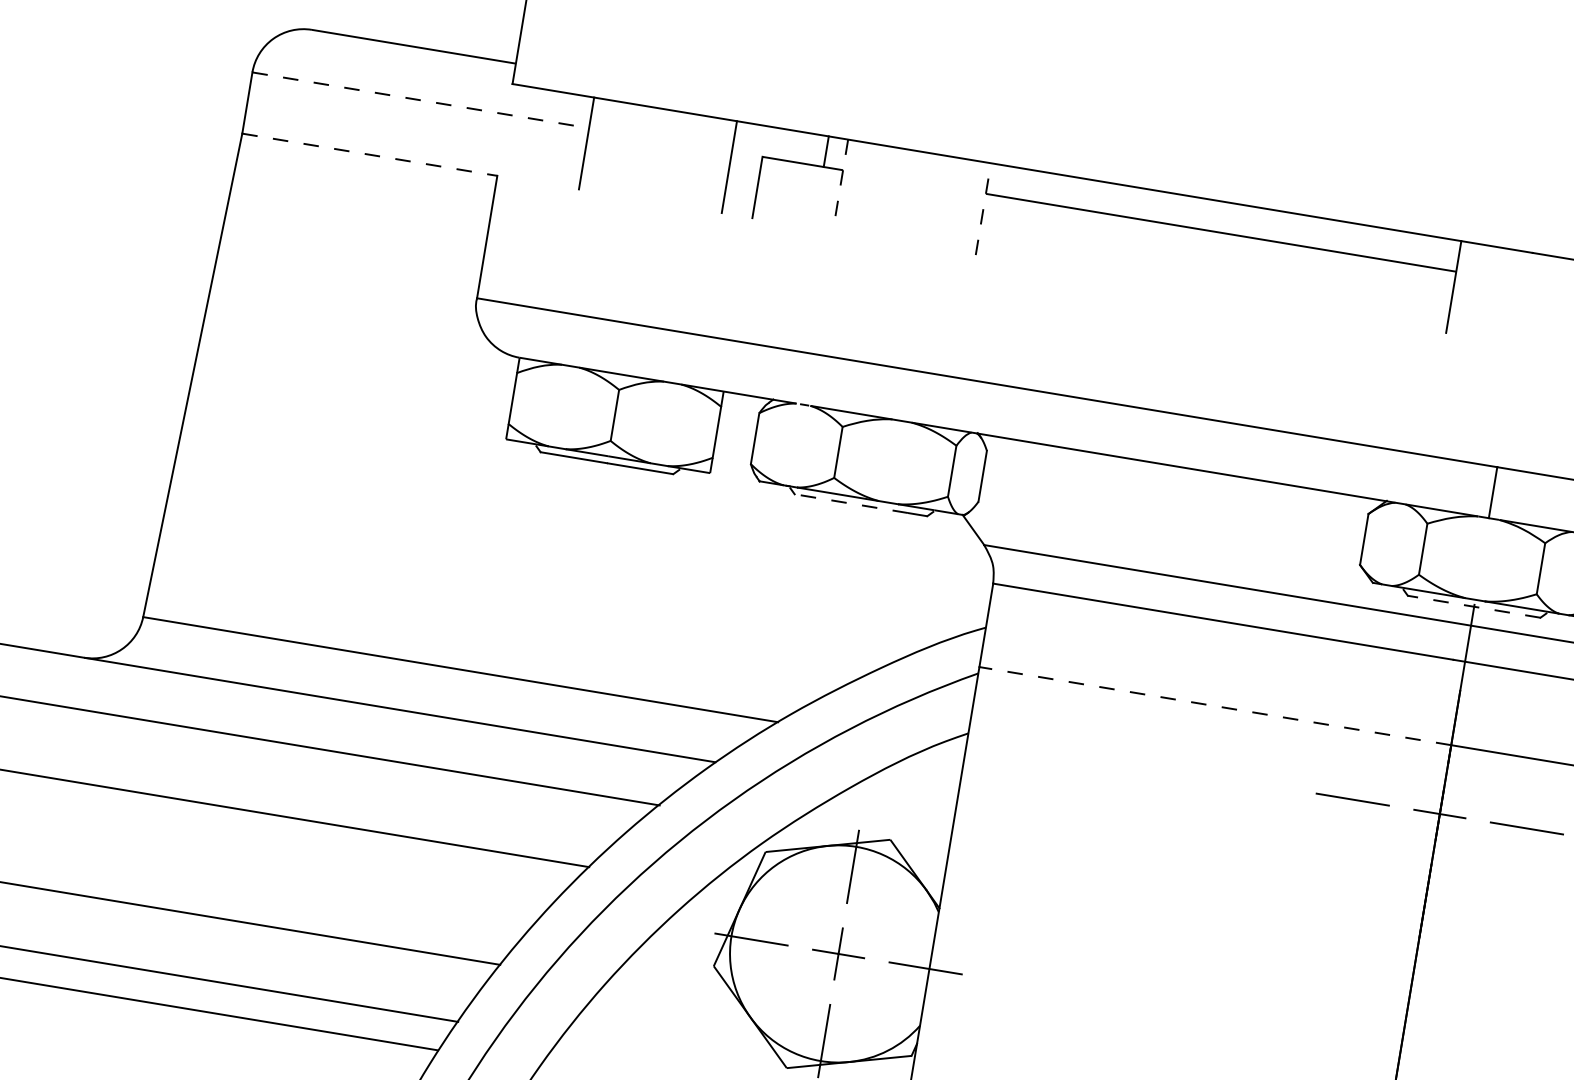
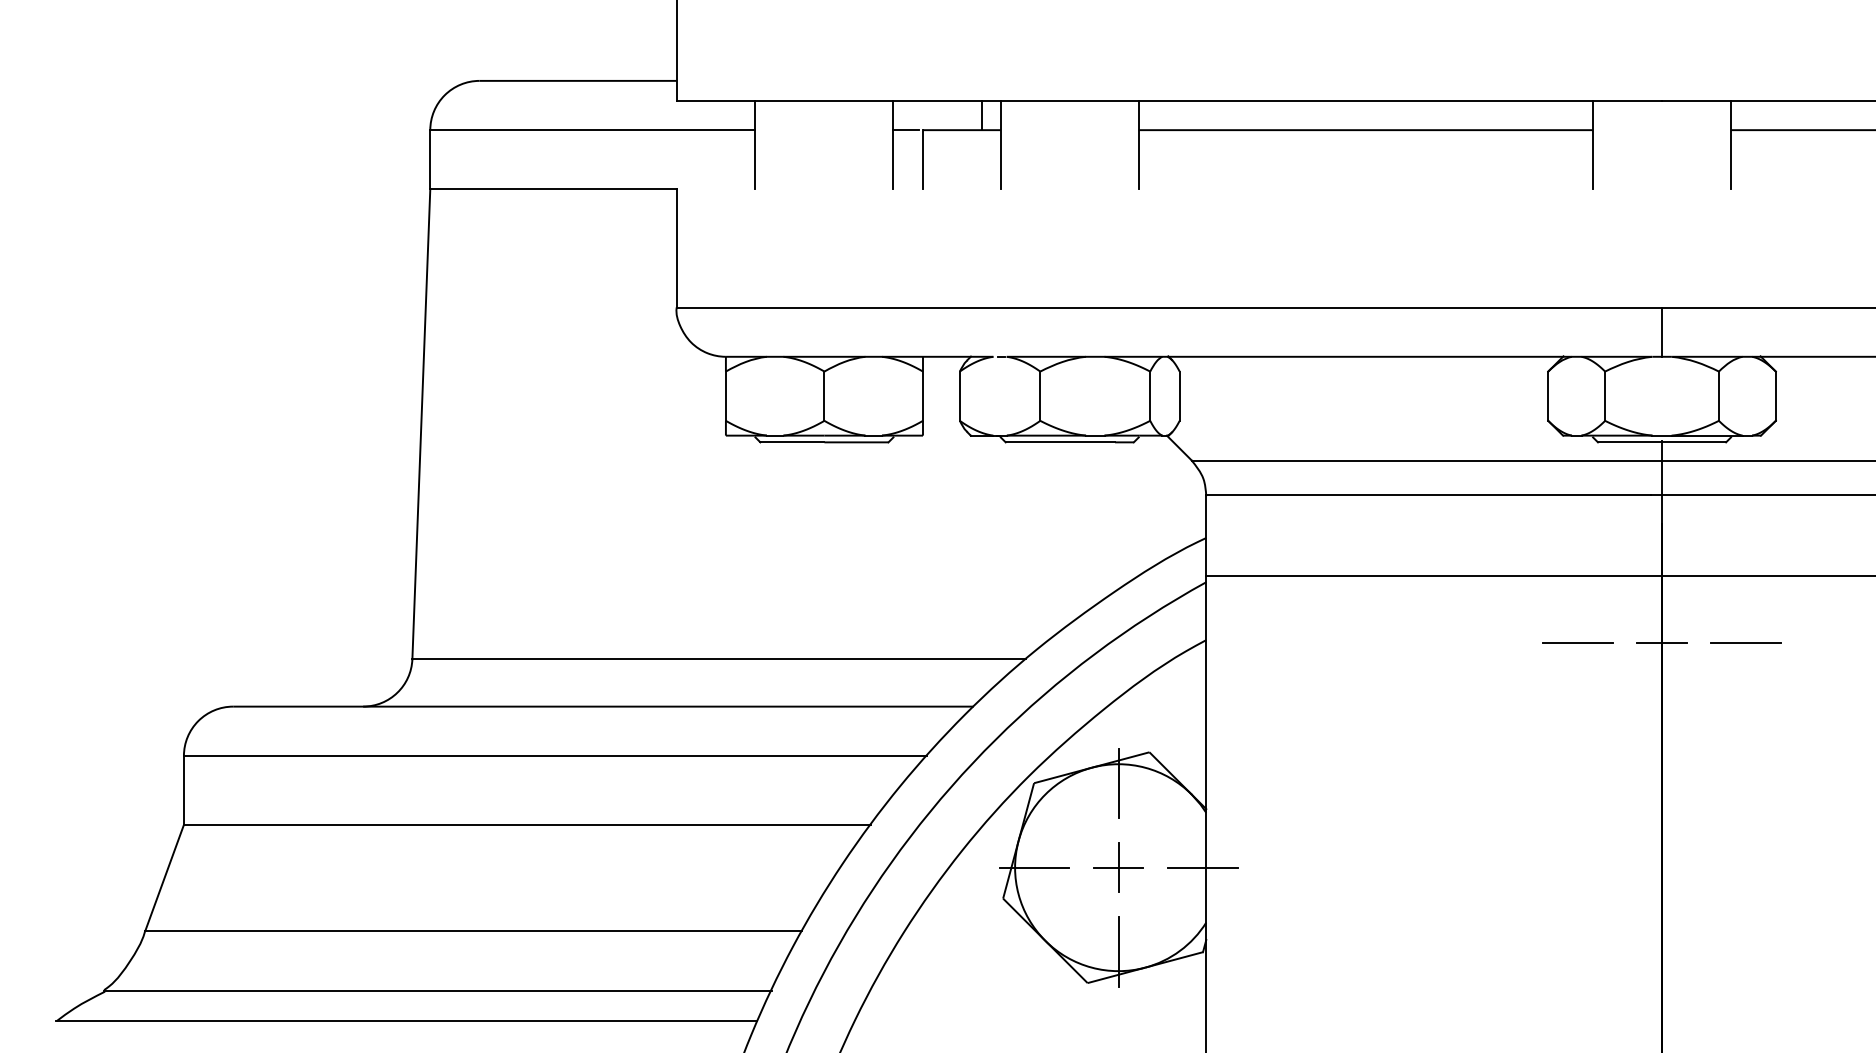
line: (420, 100) -> (592, 130), dashed -> solid
line: (369, 154) -> (553, 189), dashed -> solid
line: (744, 154) -> (905, 130), added
line: (840, 186) -> (1000, 145), dashed -> solid
line: (983, 208) -> (1138, 144), dashed -> solid
line: (851, 503) -> (1060, 442), dashed -> solid
line: (1473, 606) -> (1661, 442), dashed -> solid
line: (1215, 706) -> (1434, 576), dashed -> solid

